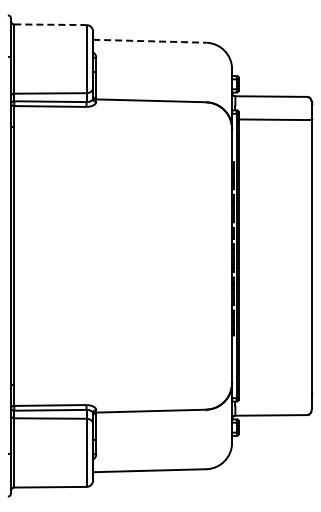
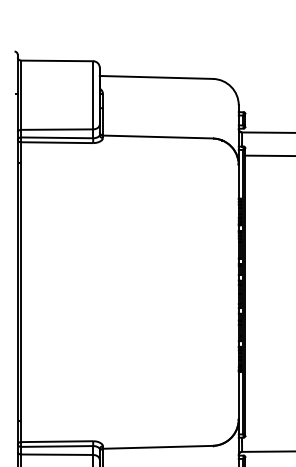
line: (50, 24) -> (57, 60), dashed -> solid
line: (149, 41) -> (156, 77), dashed -> solid

